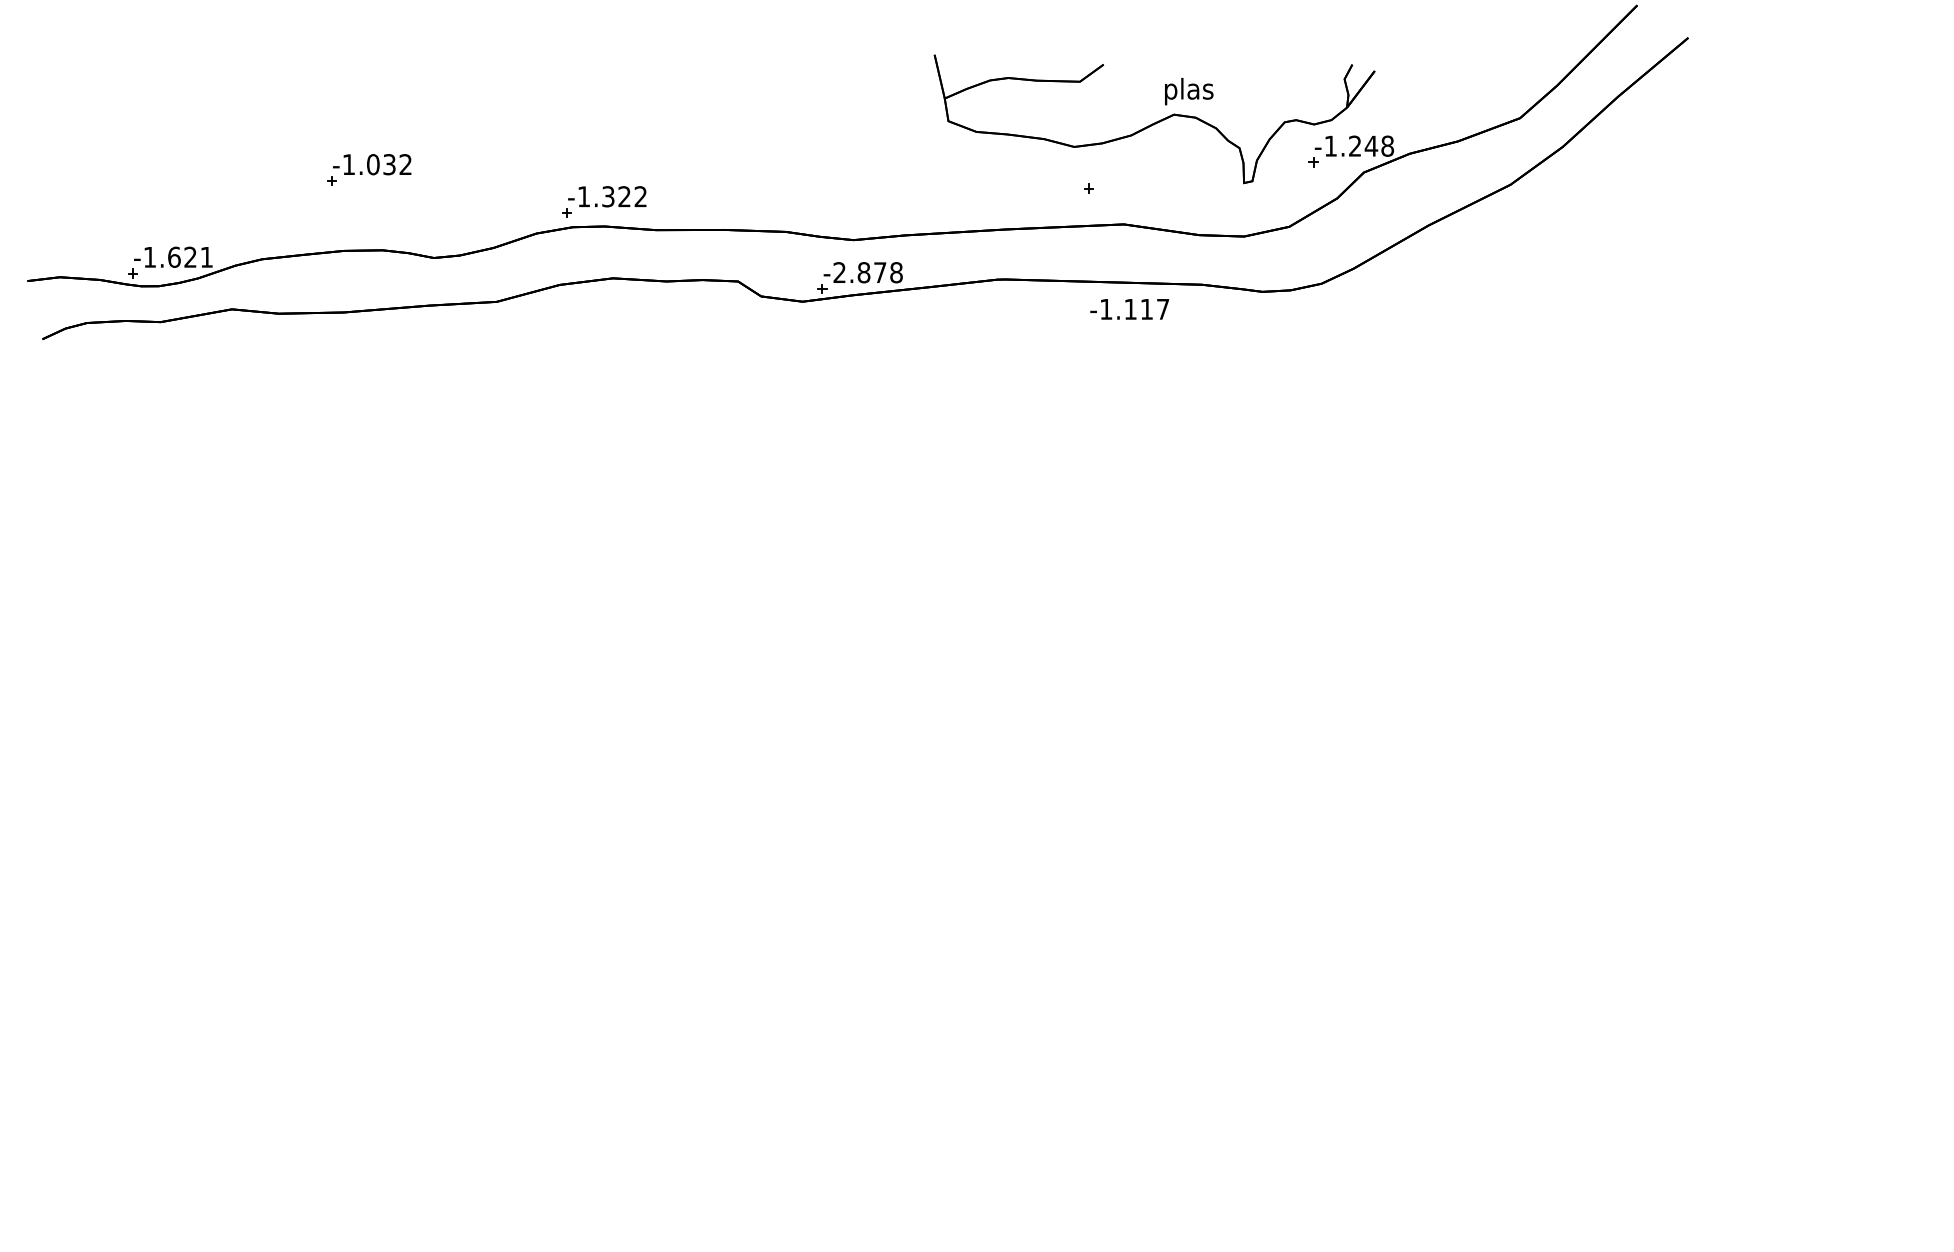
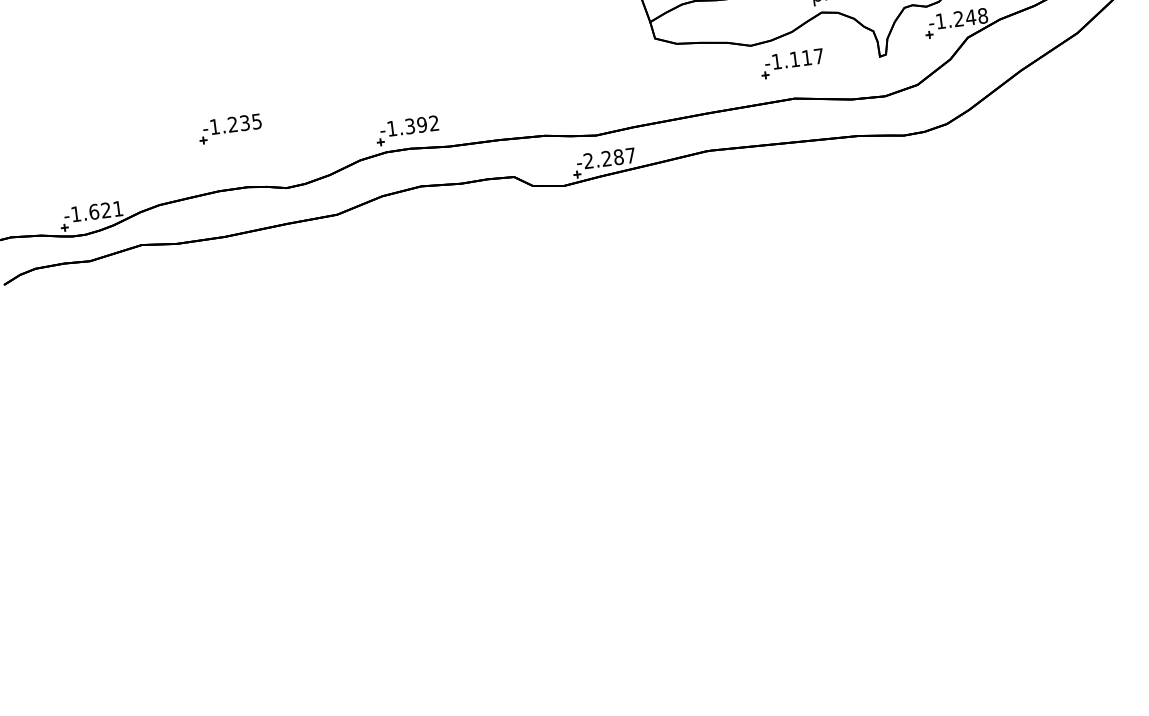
text: (389, 164) -> (244, 122), -1.032 -> -1.235
text: (624, 196) -> (422, 124), -1.322 -> -1.392
text: (879, 272) -> (618, 157), -2.878 -> -2.287
text: (1129, 309) -> (794, 59), moved

